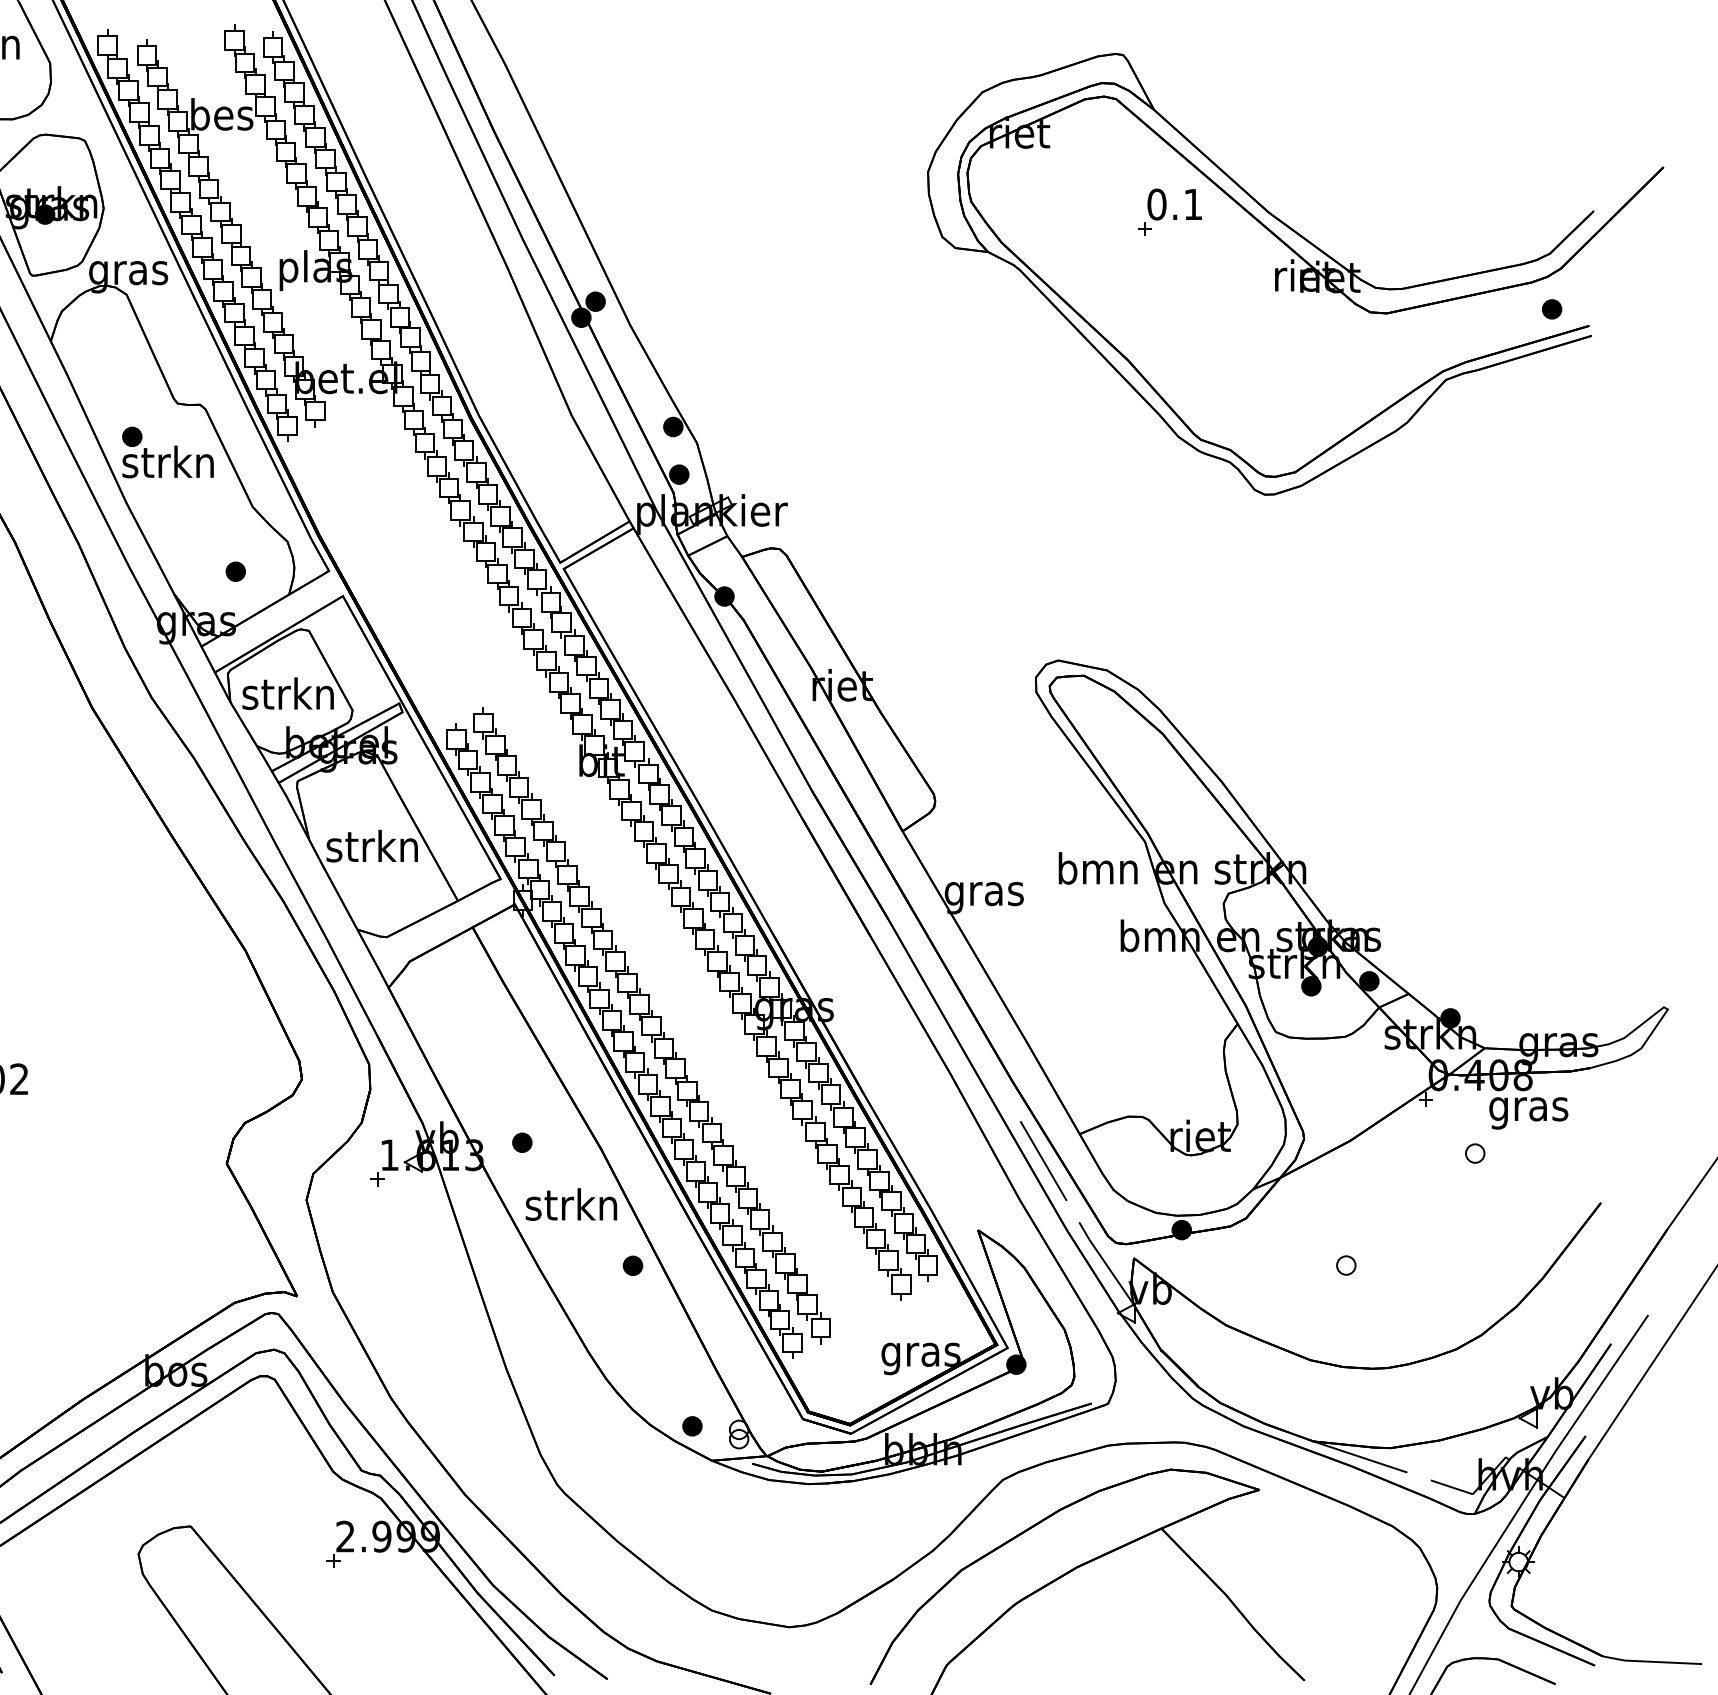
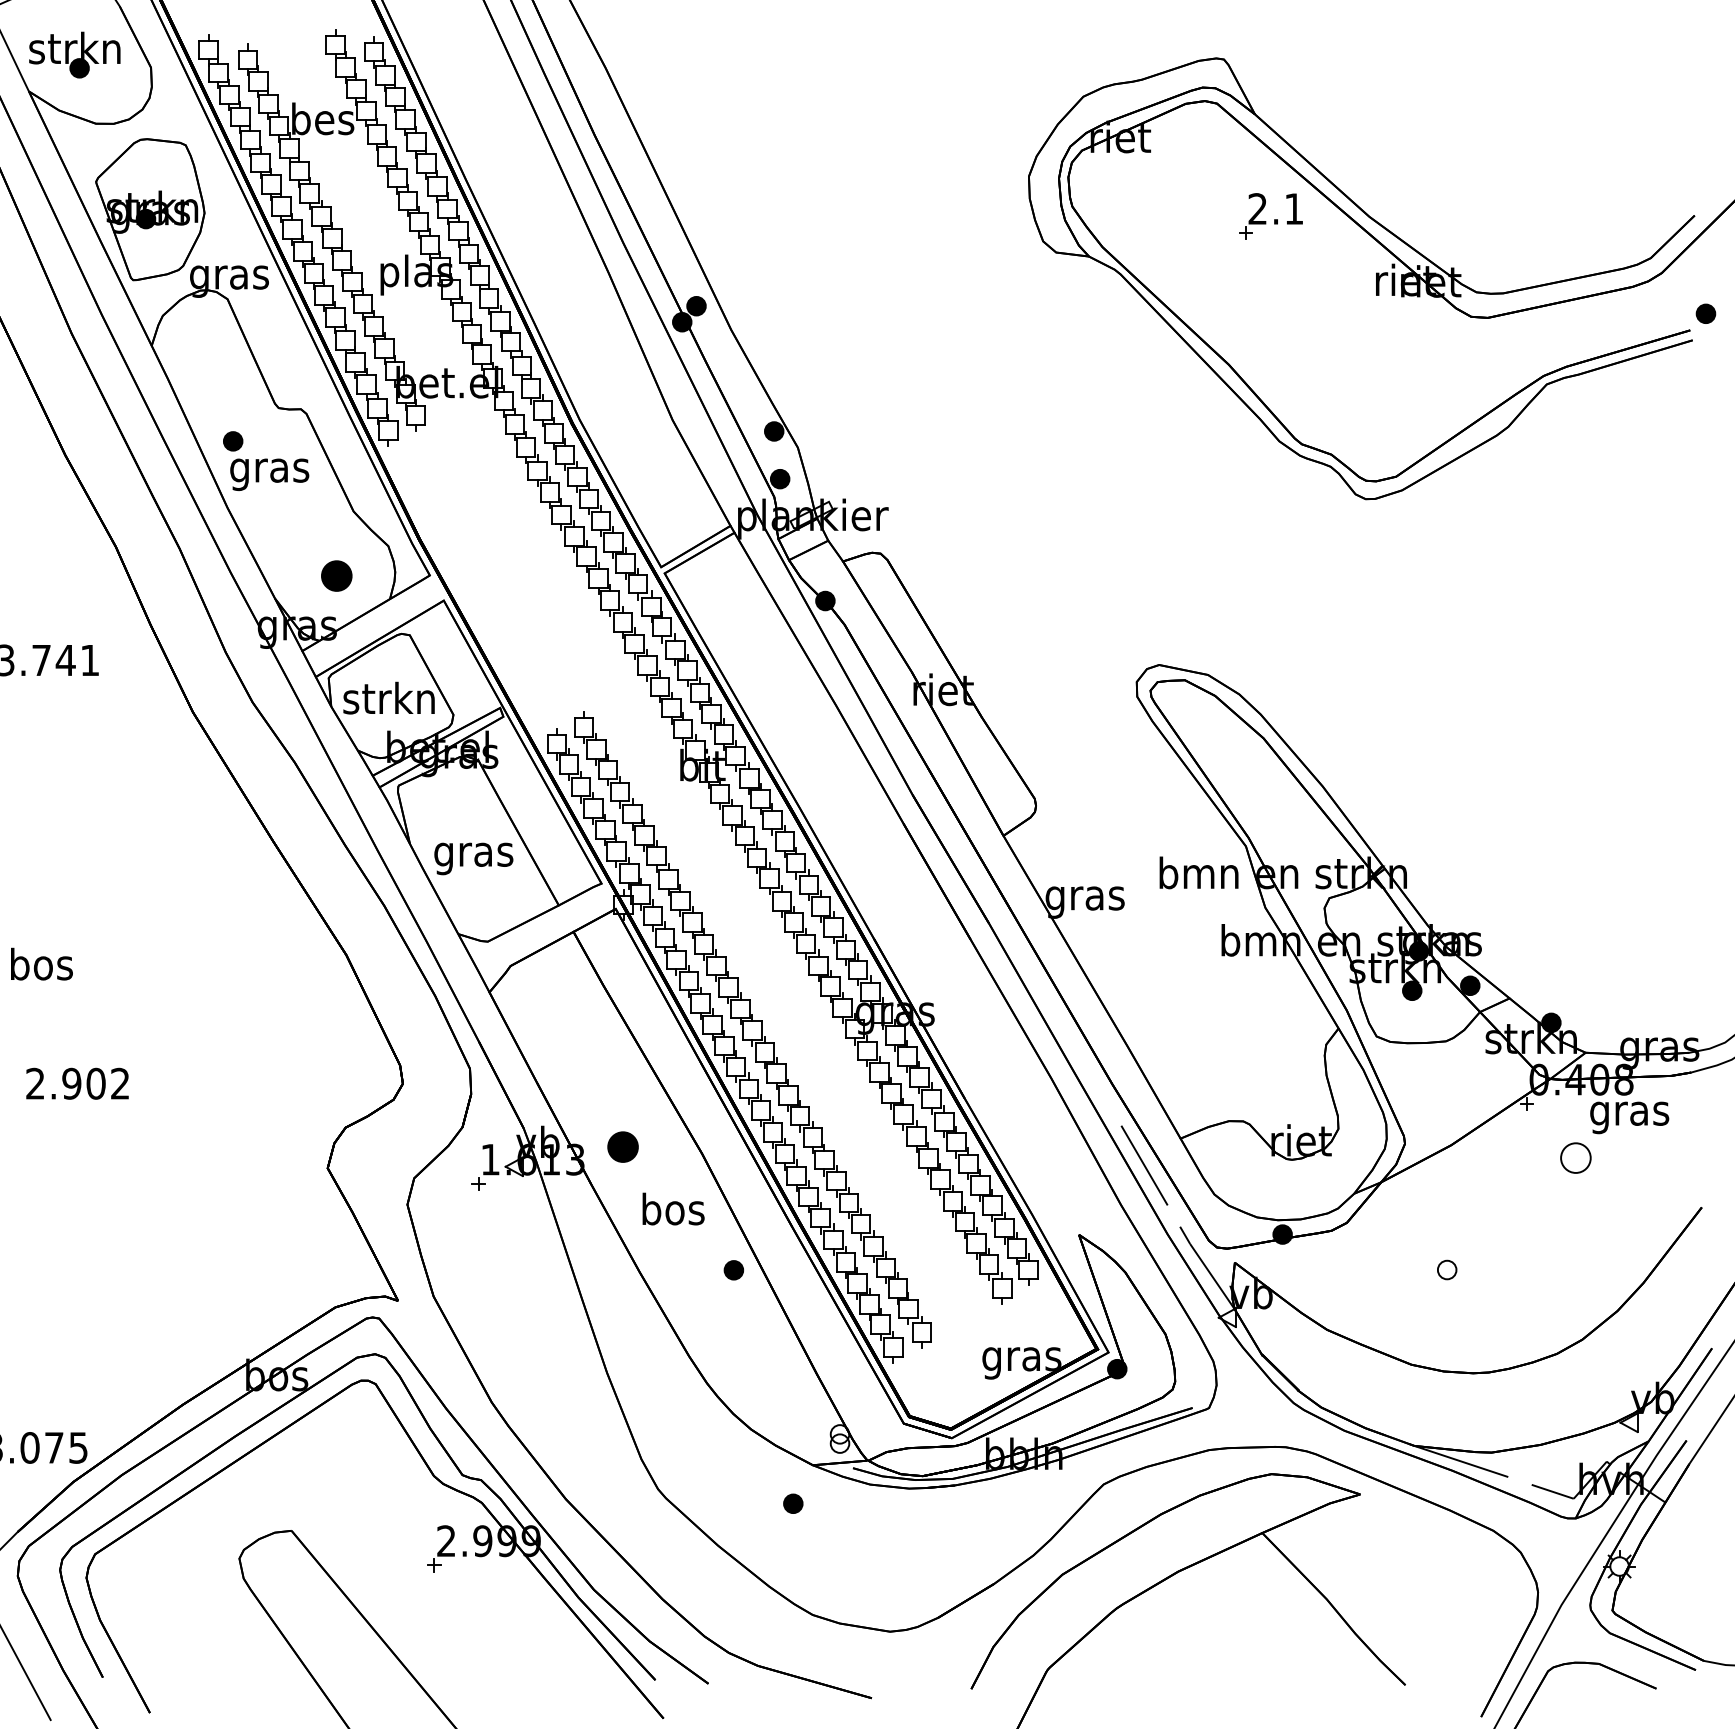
text: (1156, 204) -> (1257, 208), 0.1 -> 2.1
part: (1551, 309) -> (1705, 313), moved
text: (167, 466) -> (268, 470), strkn -> gras
part: (235, 572) -> (336, 576), size x1.6
text: (371, 850) -> (472, 854), strkn -> gras
part: (522, 1143) -> (623, 1147), size x1.6
part: (1475, 1153) -> (1576, 1157), size x1.6
text: (570, 1204) -> (671, 1208), strkn -> bos
part: (692, 1426) -> (793, 1503), moved

